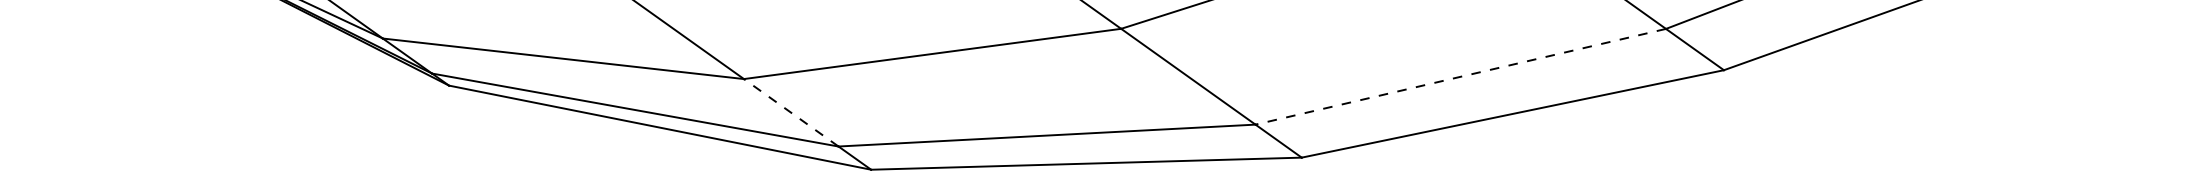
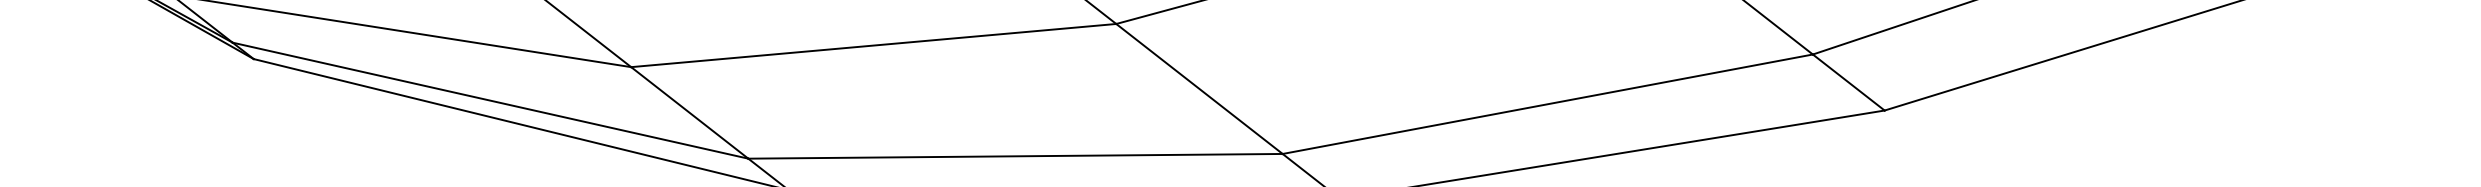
line: (1460, 76) -> (1547, 103), dashed -> solid
line: (790, 112) -> (688, 112), dashed -> solid

